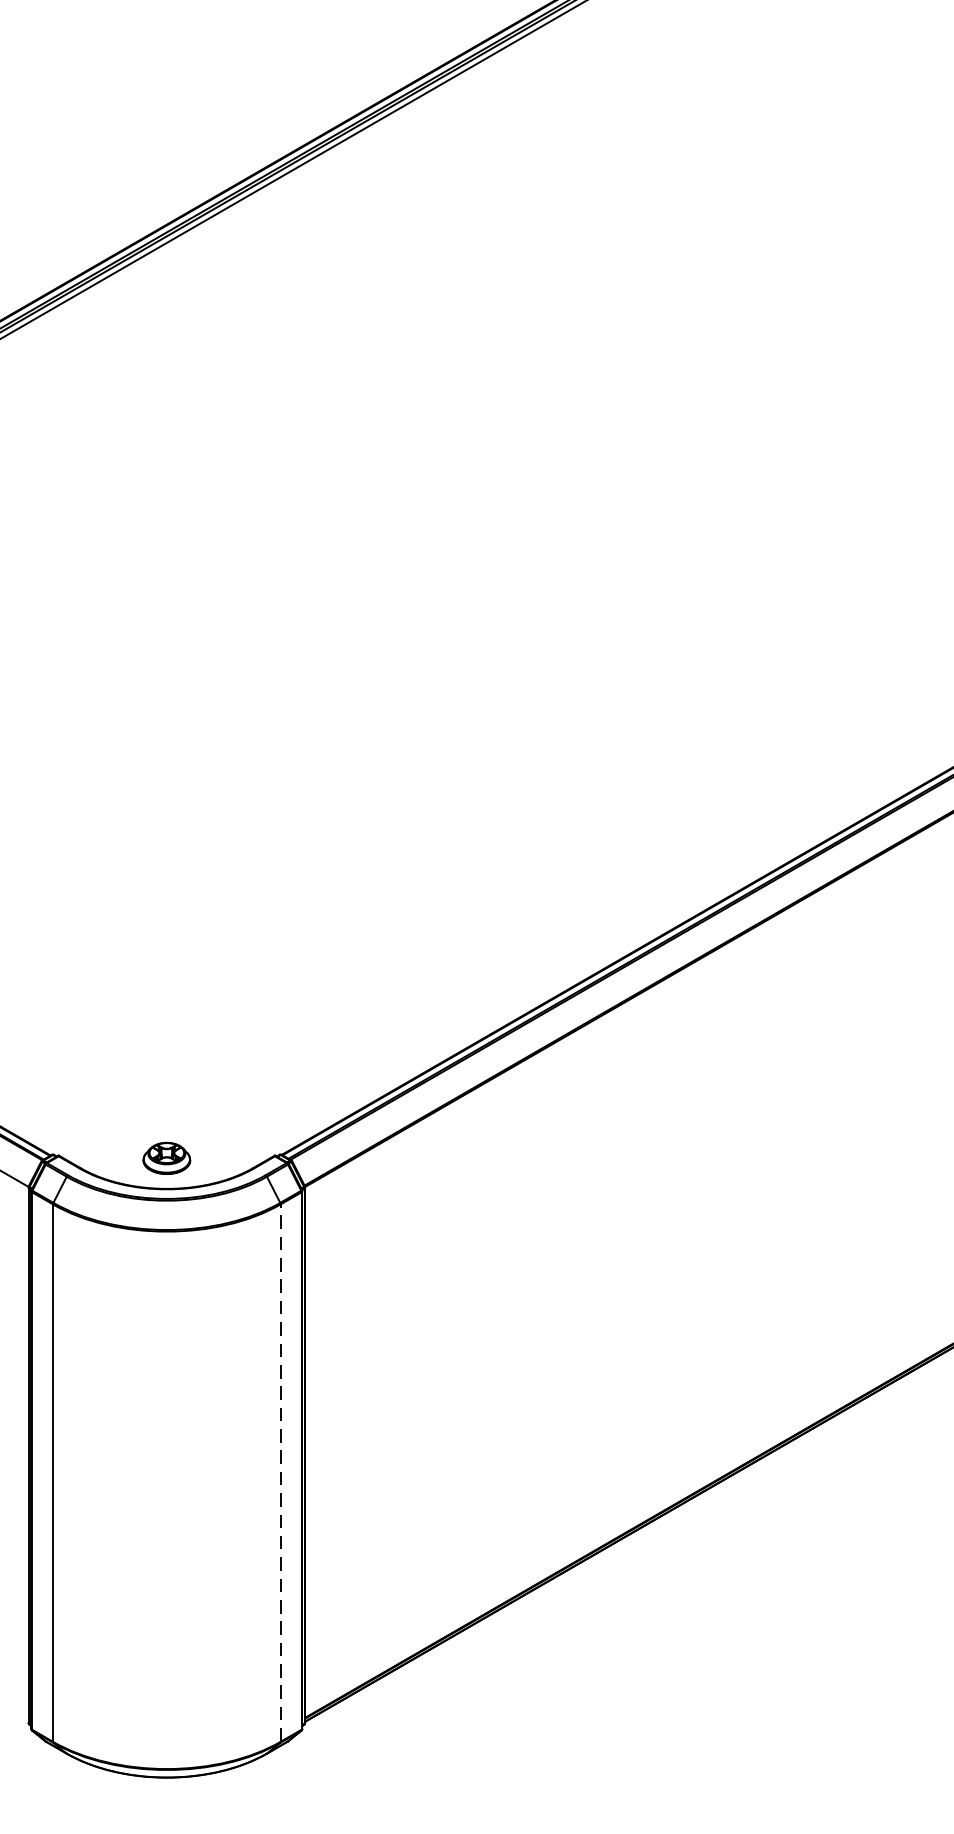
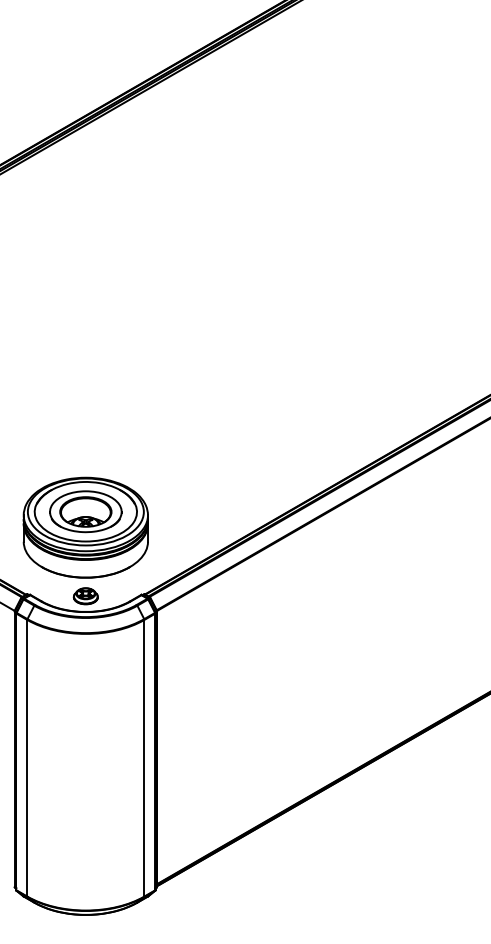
part: (166, 1024) -> (85, 527), added
line: (280, 1471) -> (144, 757), dashed -> solid

